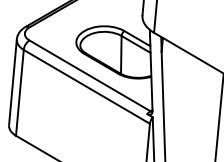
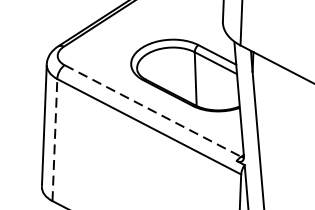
line: (90, 76) -> (153, 111), solid -> dashed
line: (19, 92) -> (54, 139), solid -> dashed

